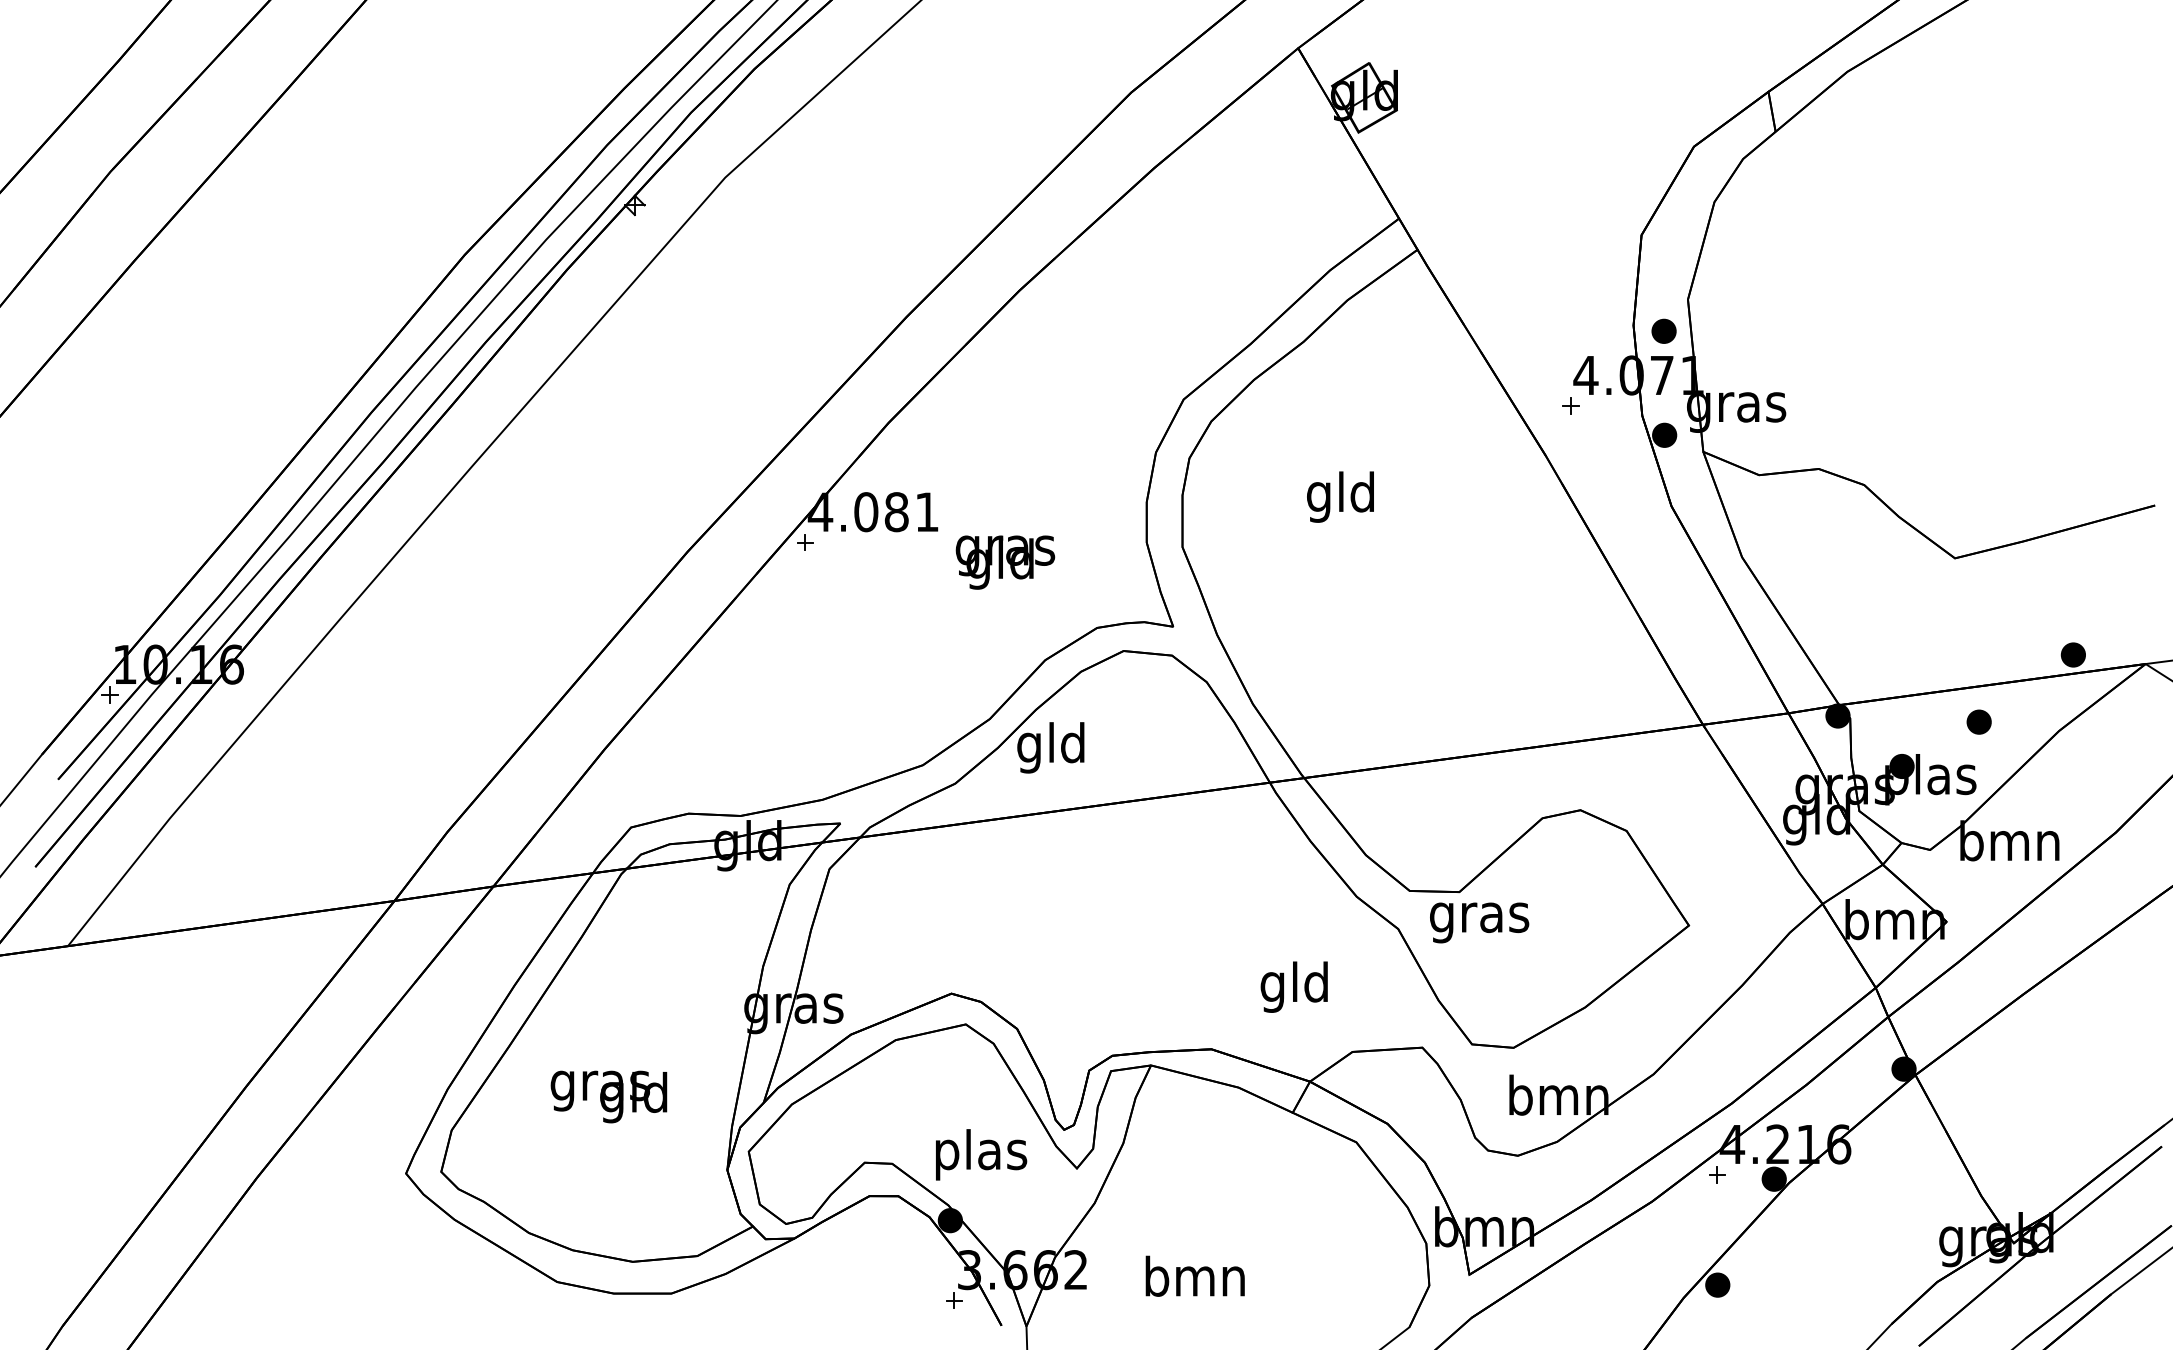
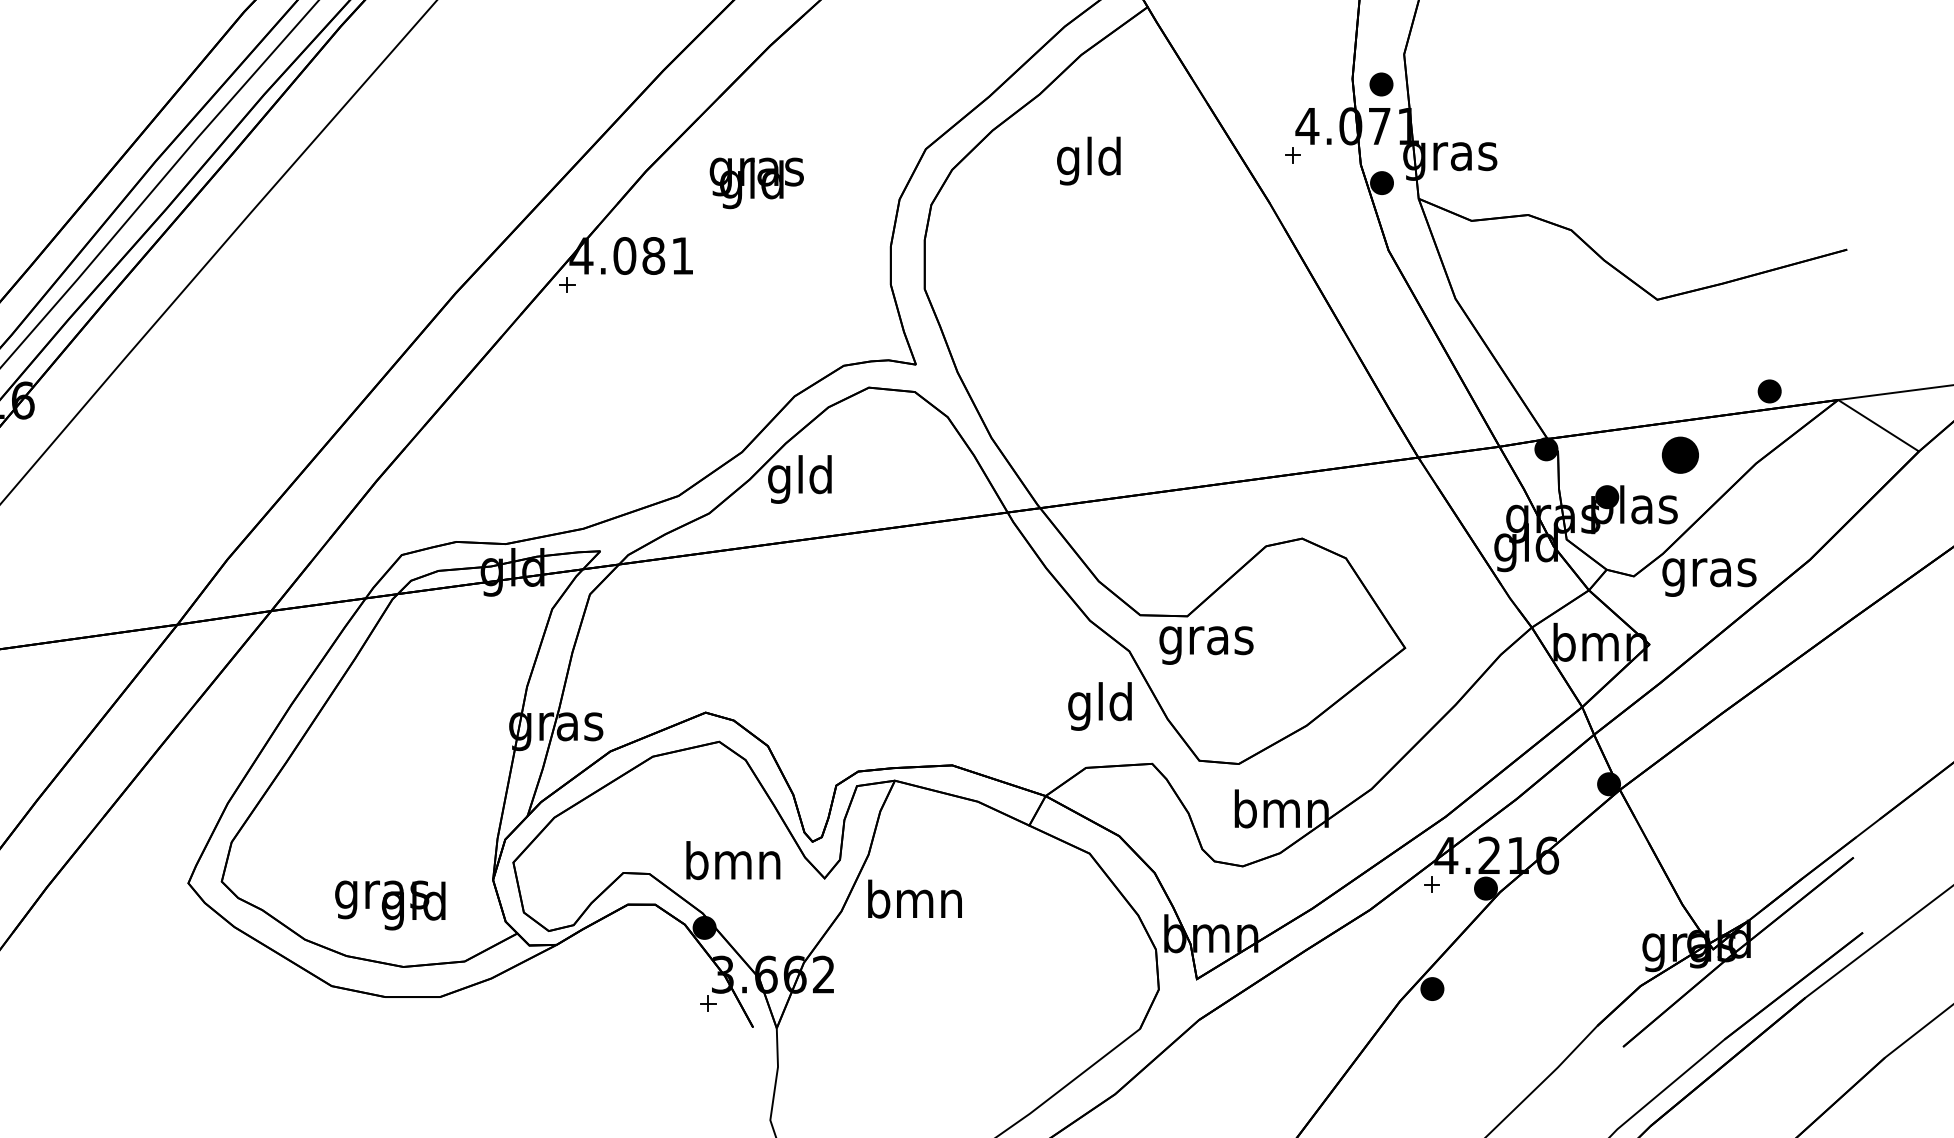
text: (1340, 496) -> (1088, 160), moved
text: (1005, 562) -> (756, 183), moved
part: (1978, 721) -> (1679, 454), size x1.6
text: (2009, 845) -> (1709, 572), bmn -> gras
text: (1293, 986) -> (1099, 705), moved
text: (608, 1096) -> (389, 904), moved
text: (980, 1154) -> (733, 865), plas -> bmn
text: (1194, 1275) -> (914, 898), moved

